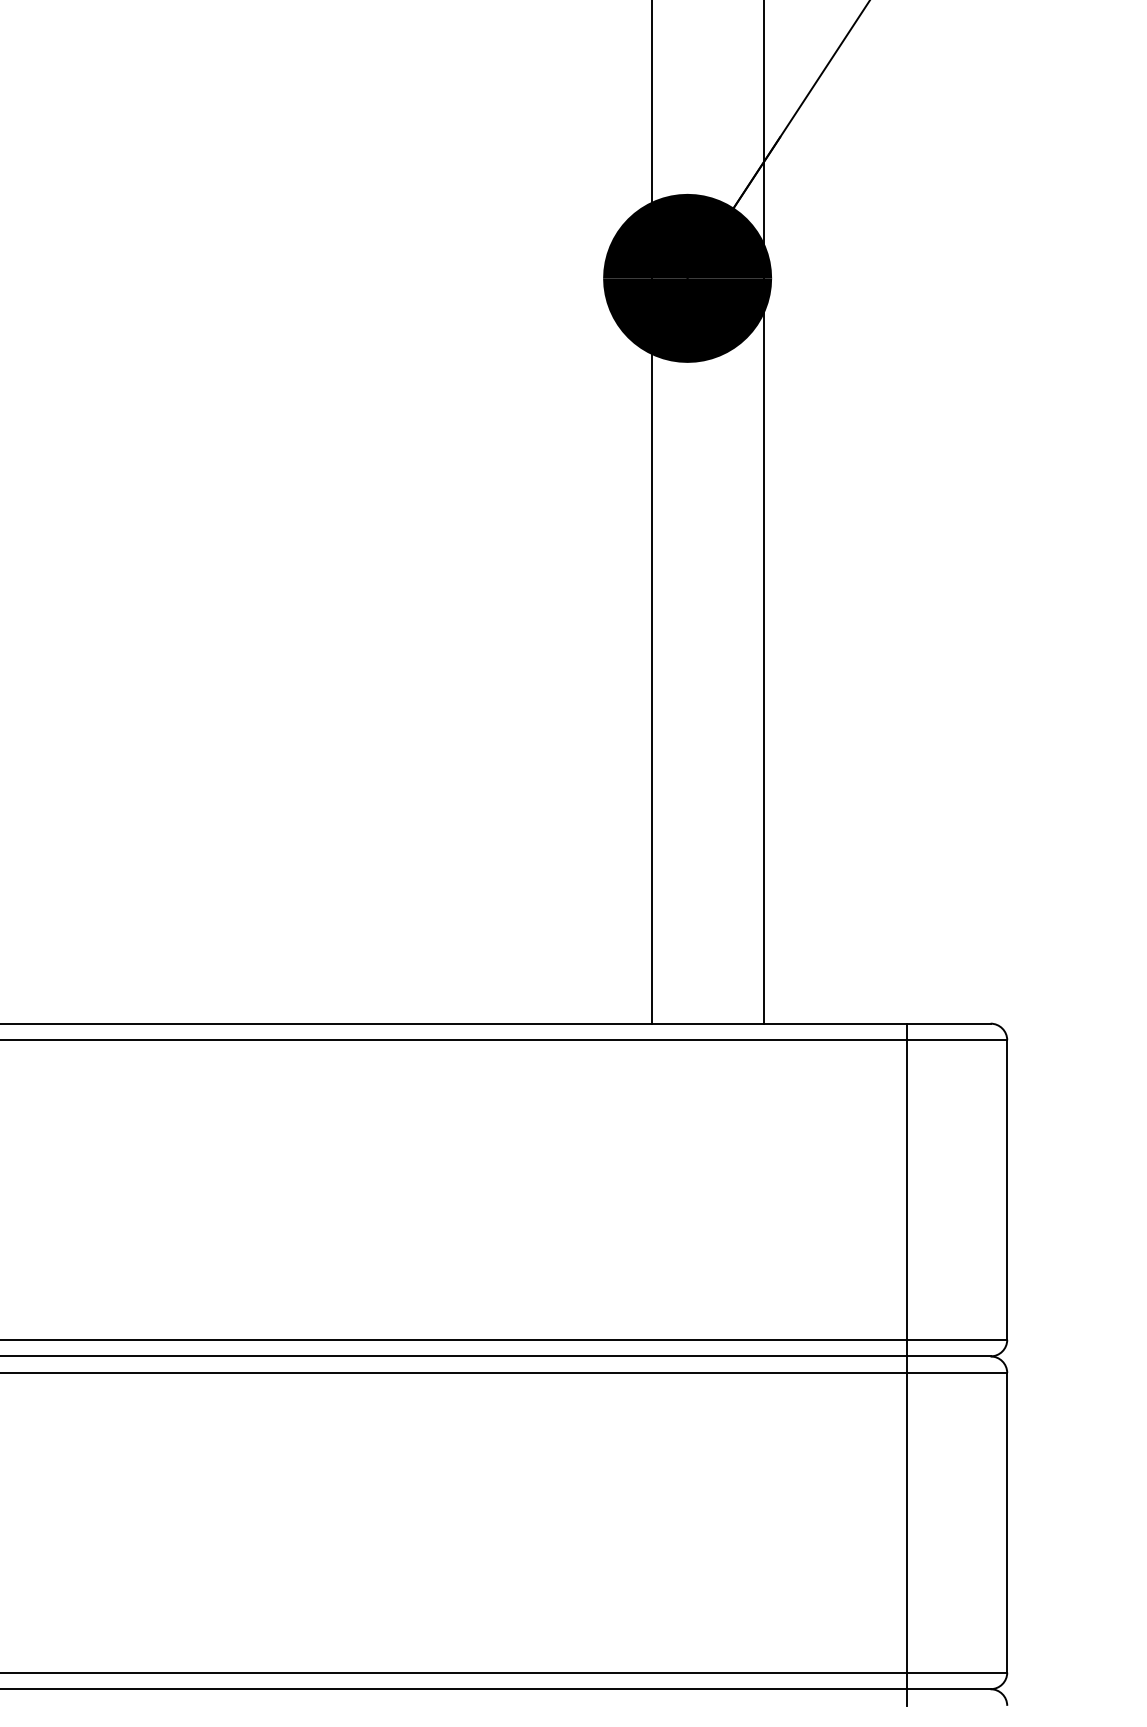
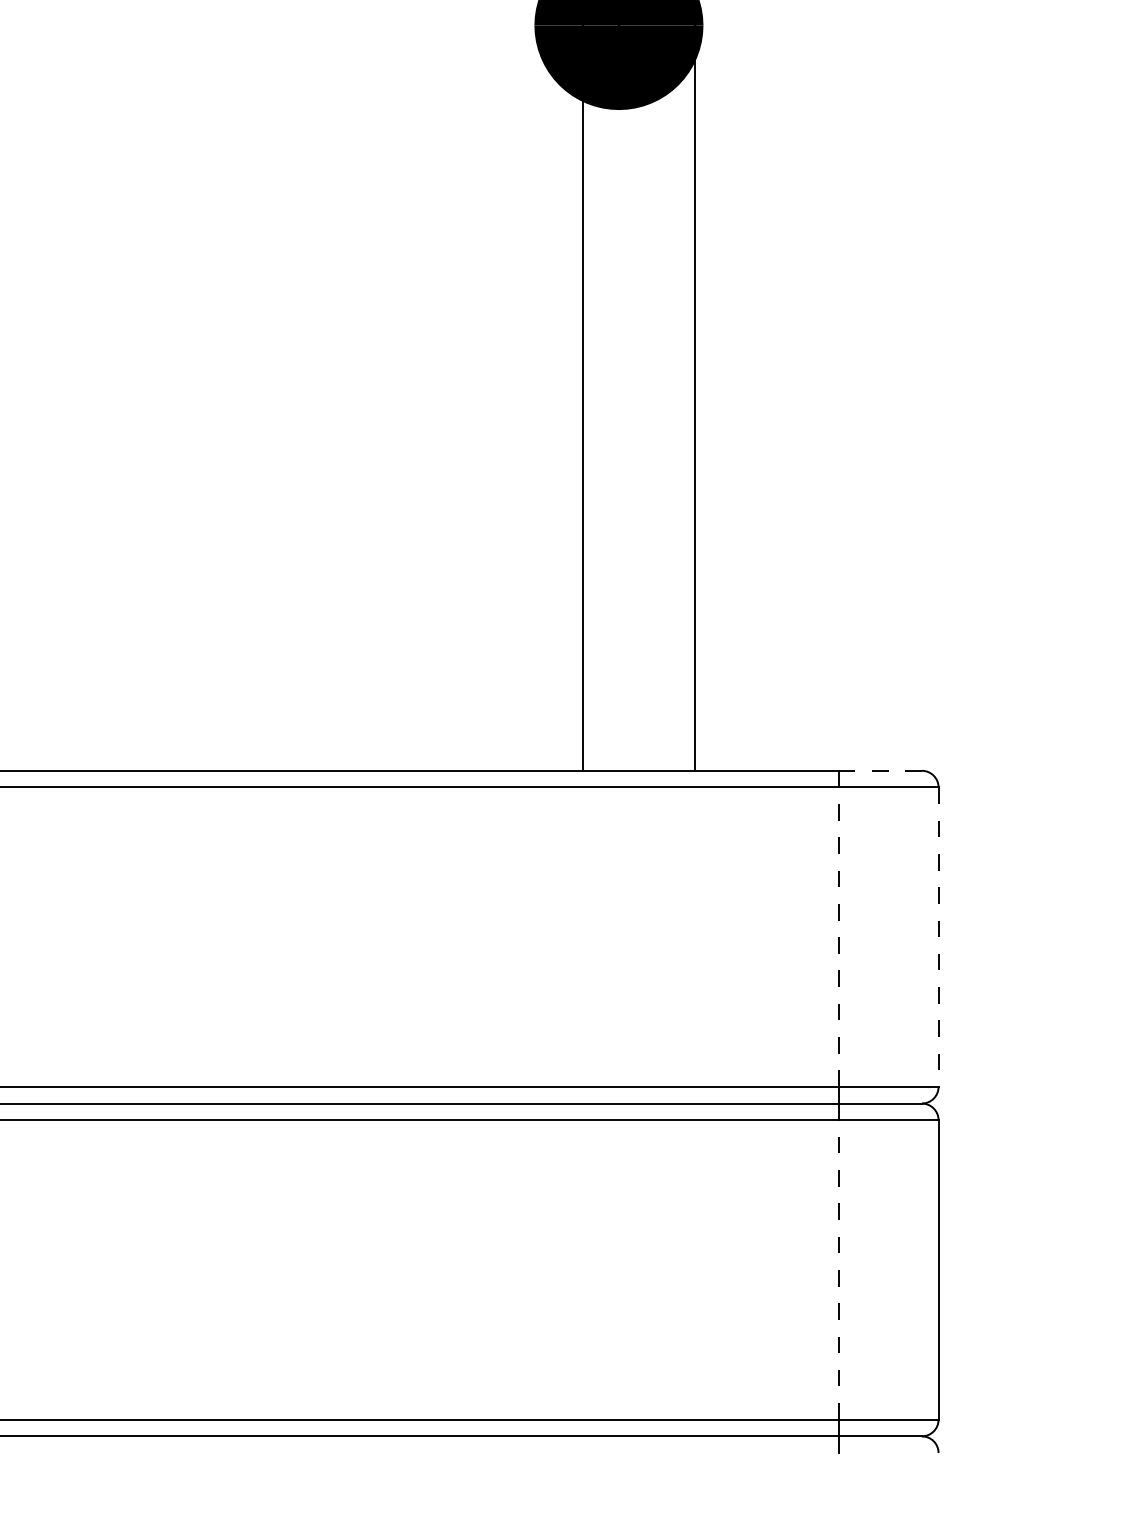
line: (949, 1023) -> (880, 770), solid -> dashed
line: (907, 1190) -> (838, 937), solid -> dashed
line: (1007, 1190) -> (938, 937), solid -> dashed
line: (907, 1522) -> (838, 1269), solid -> dashed

